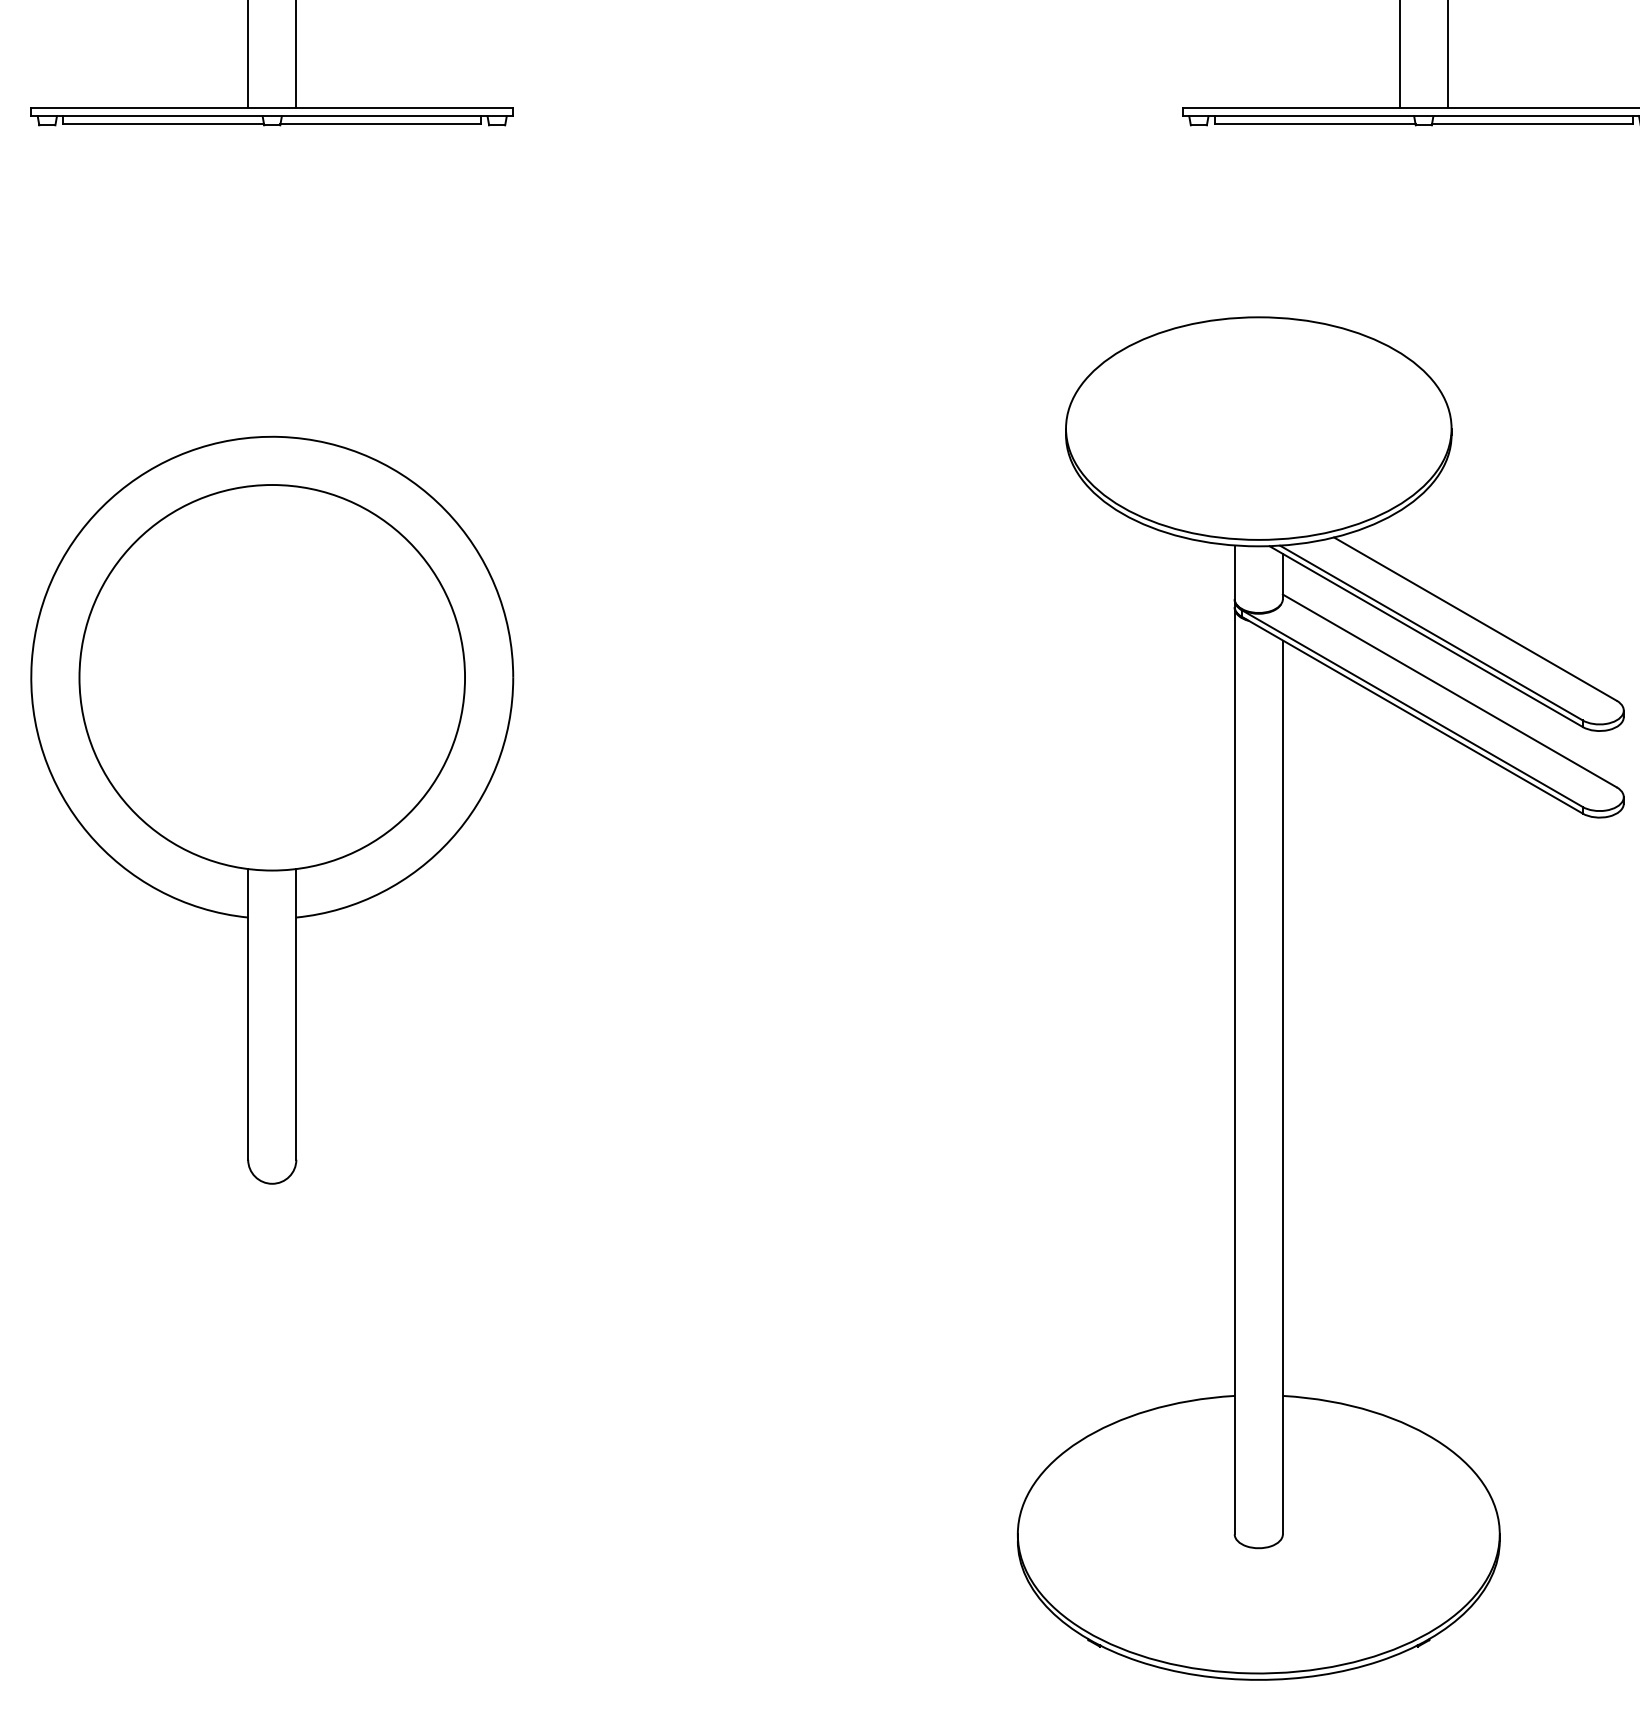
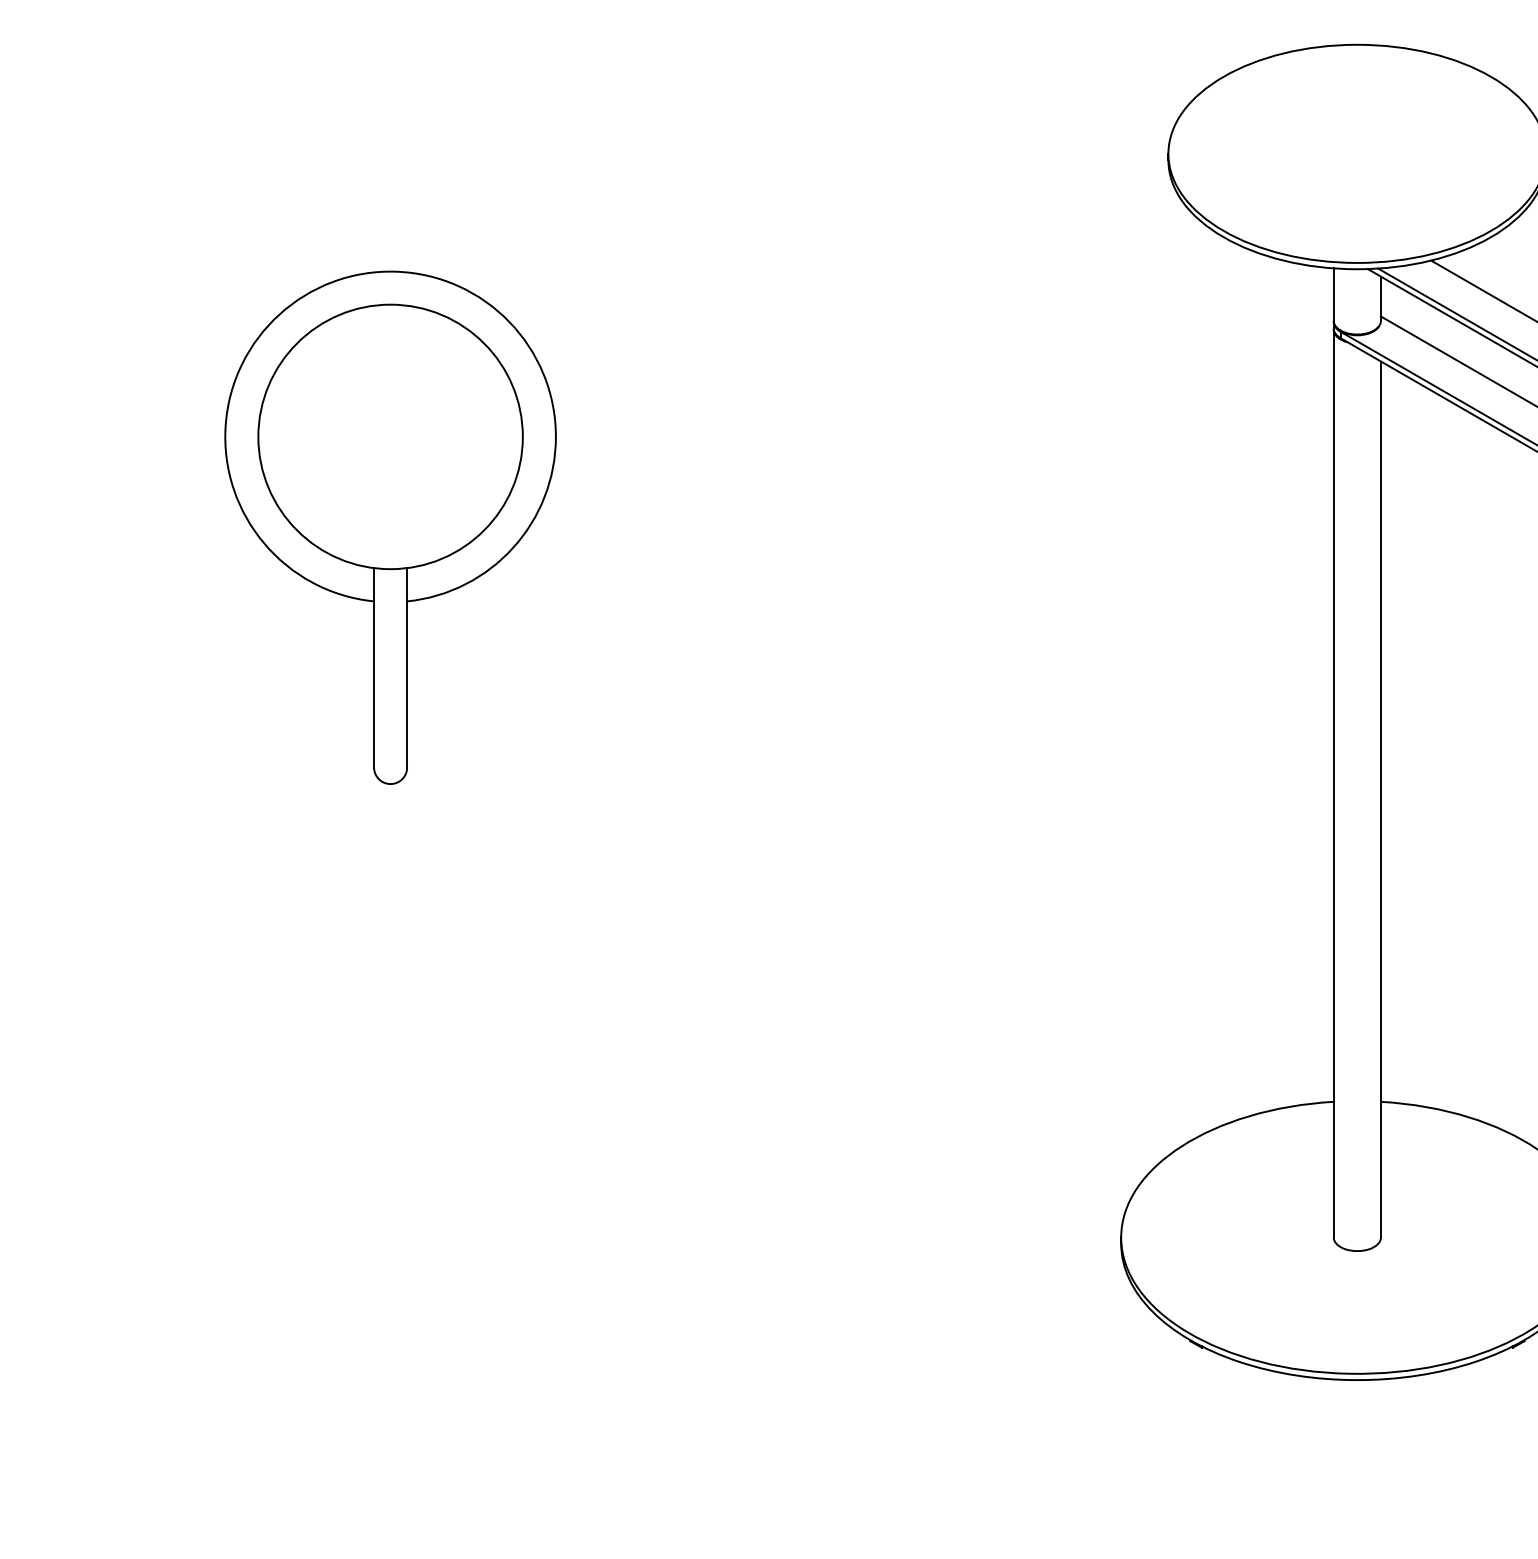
part: (272, 809) -> (390, 527), size x0.7

